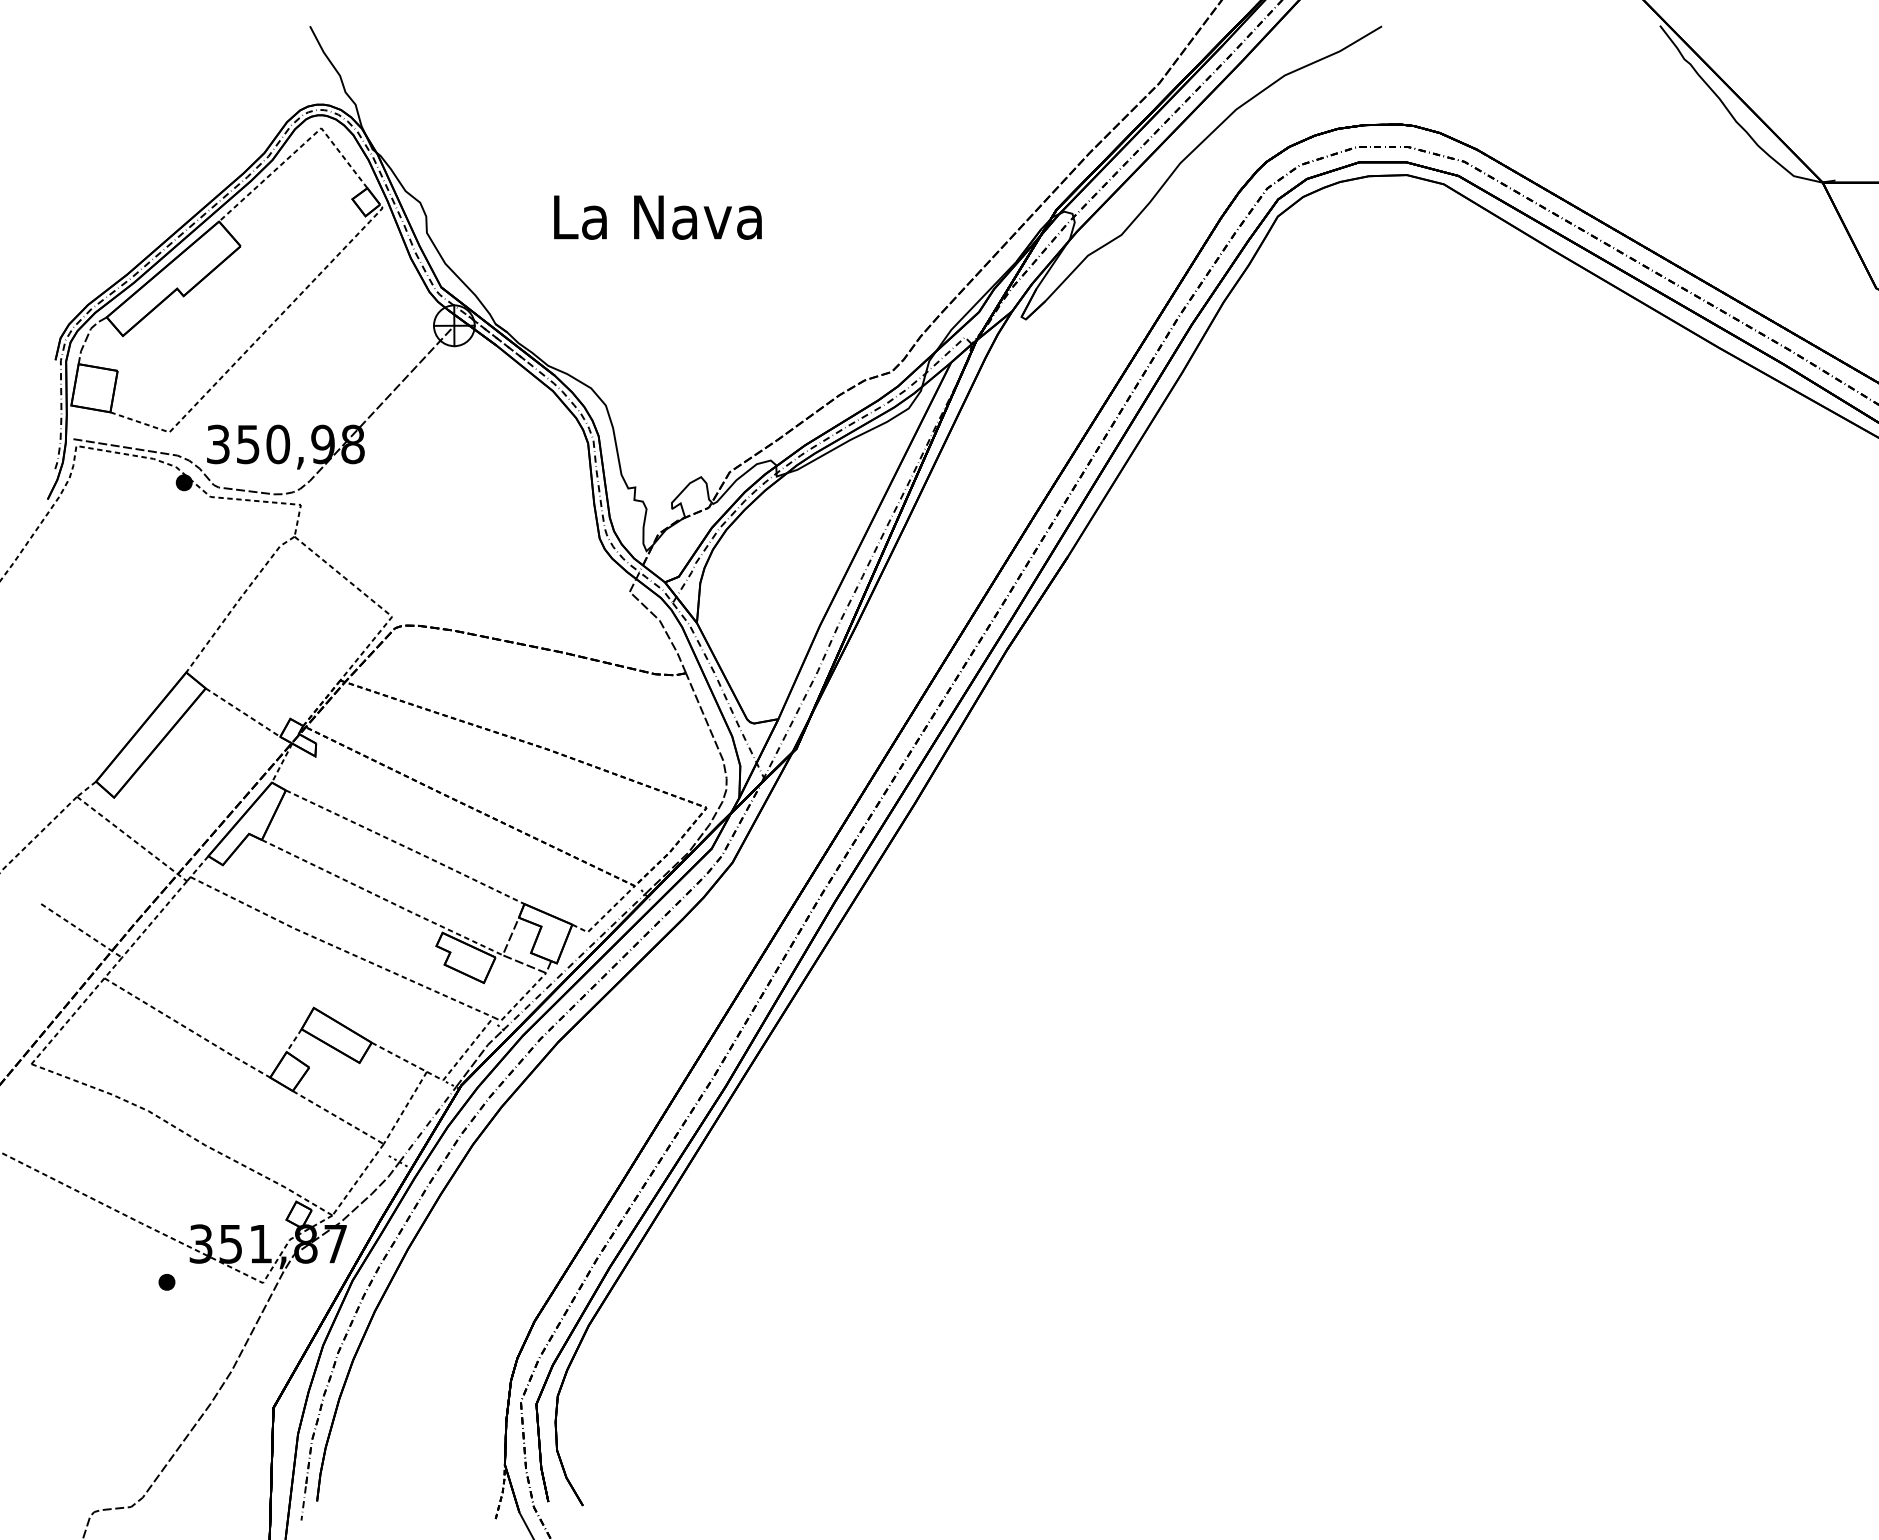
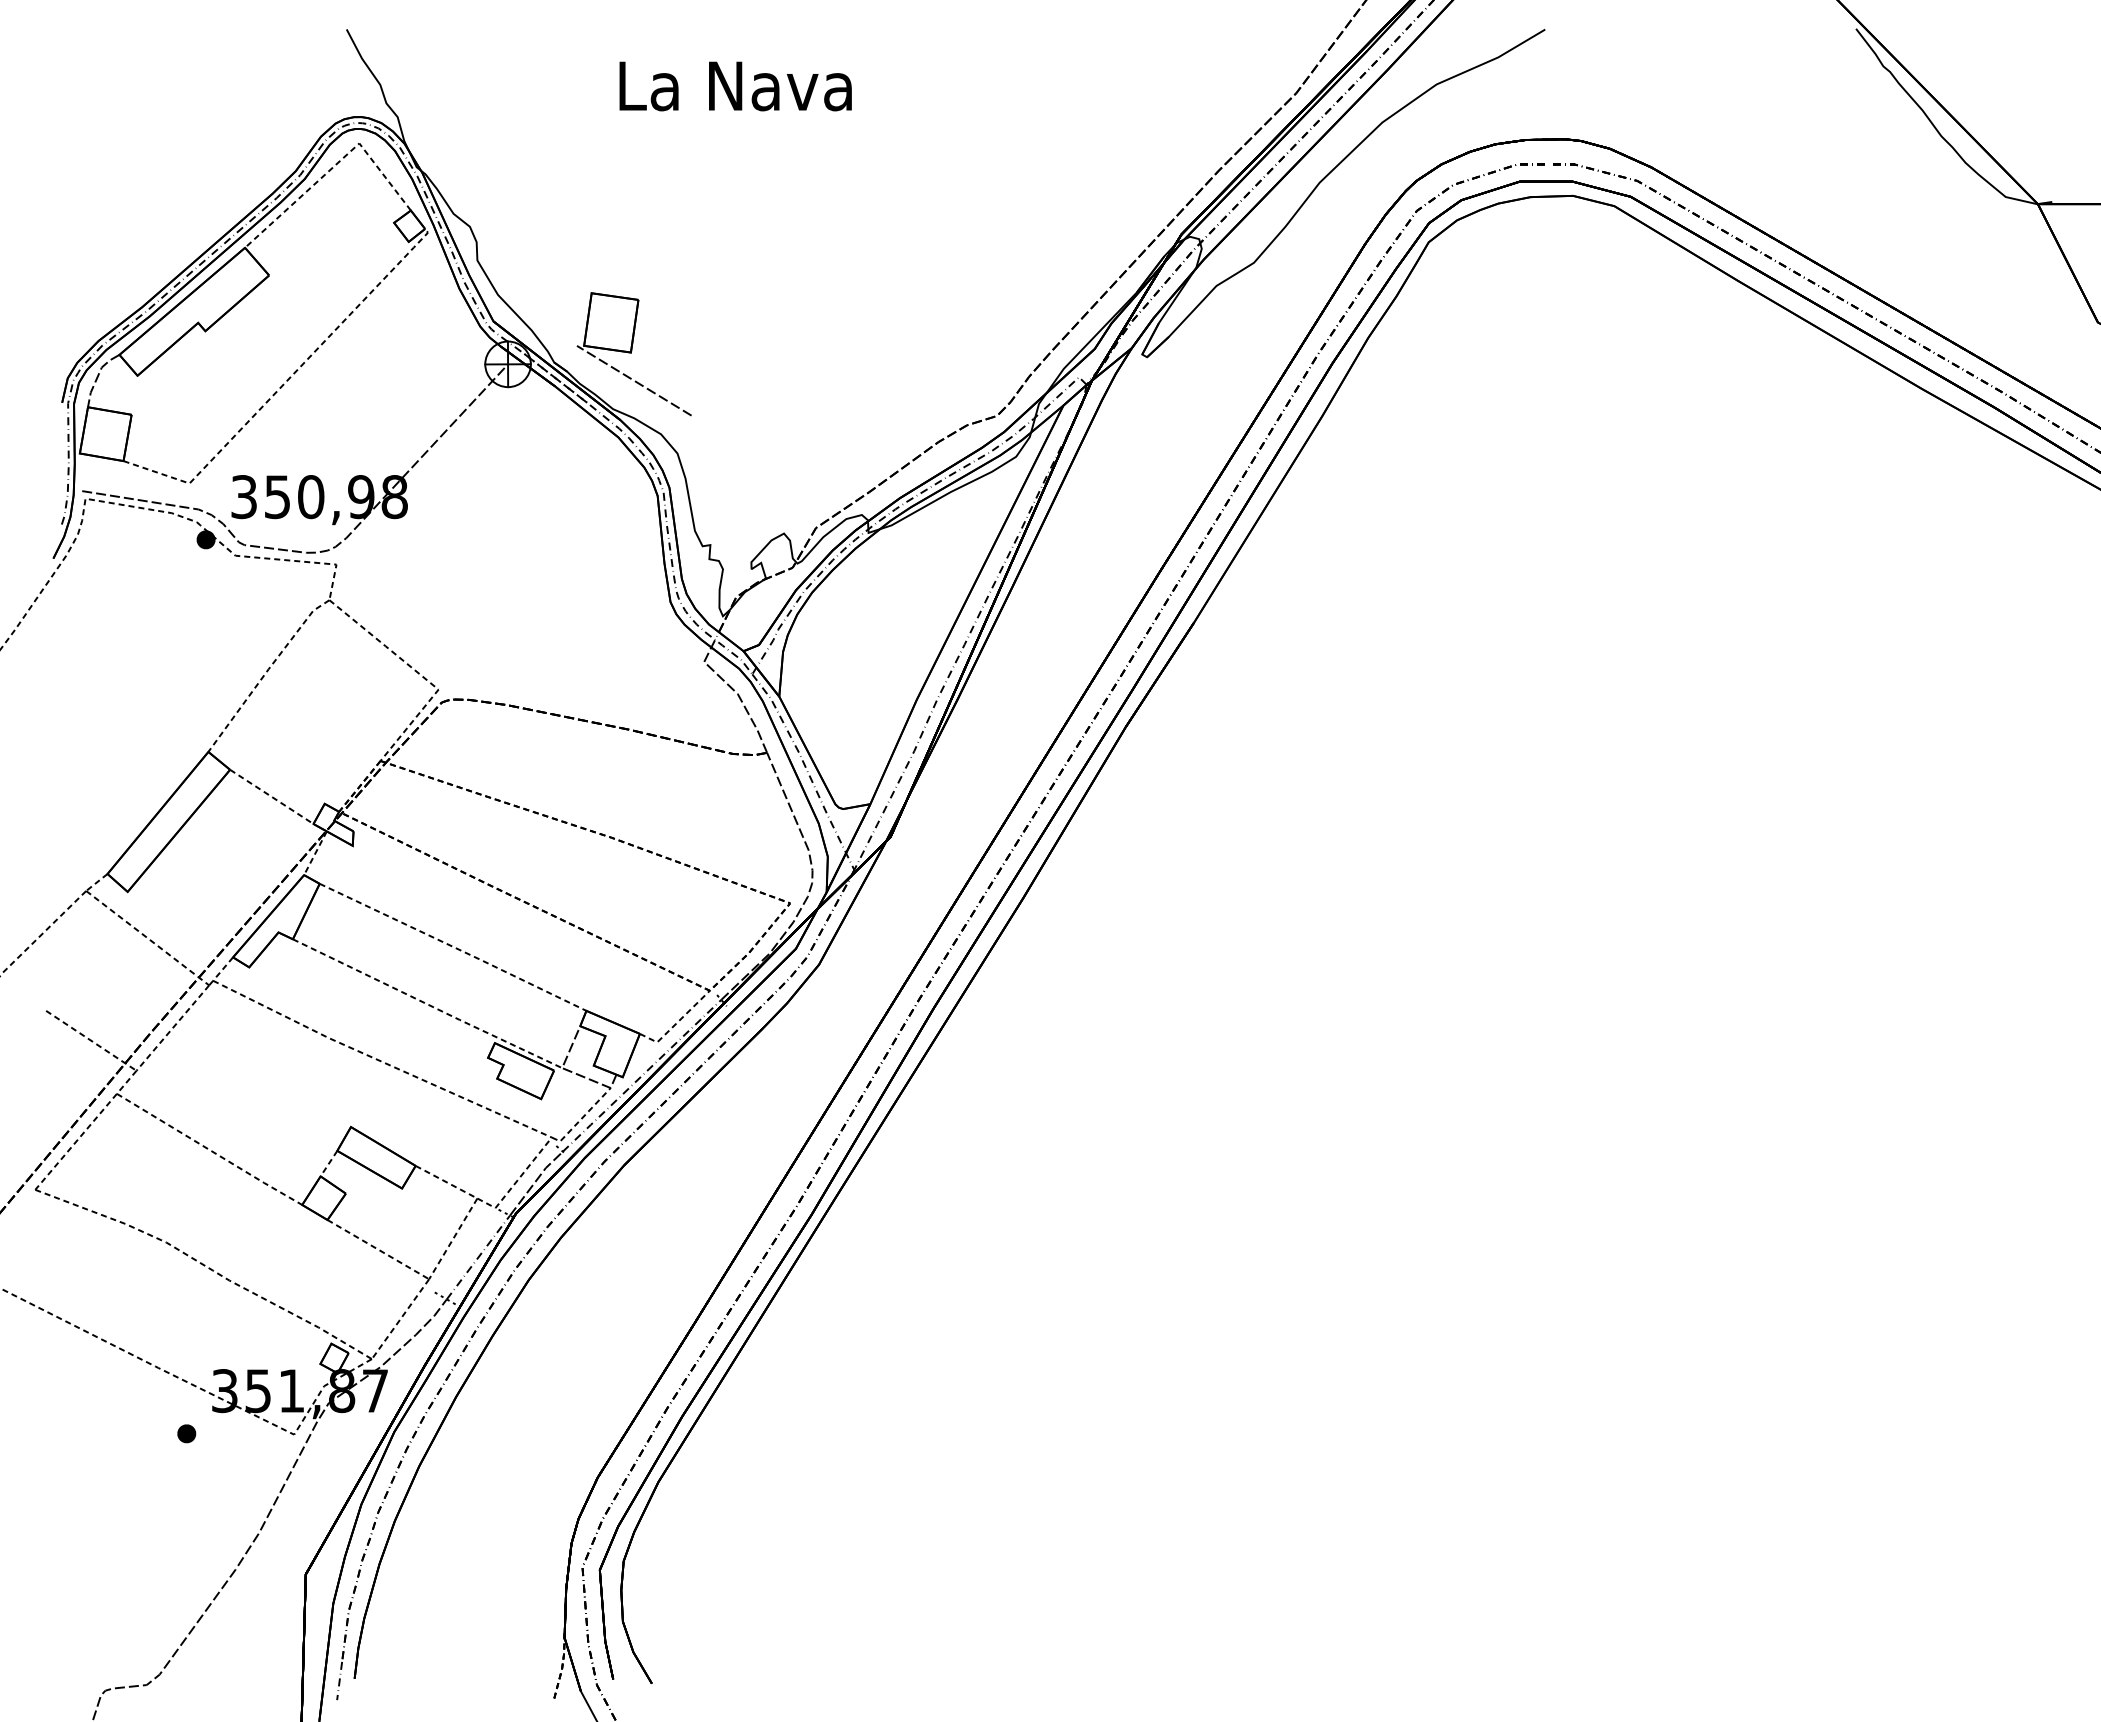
text: (657, 217) -> (735, 86), moved
part: (566, 316) -> (633, 354), added

